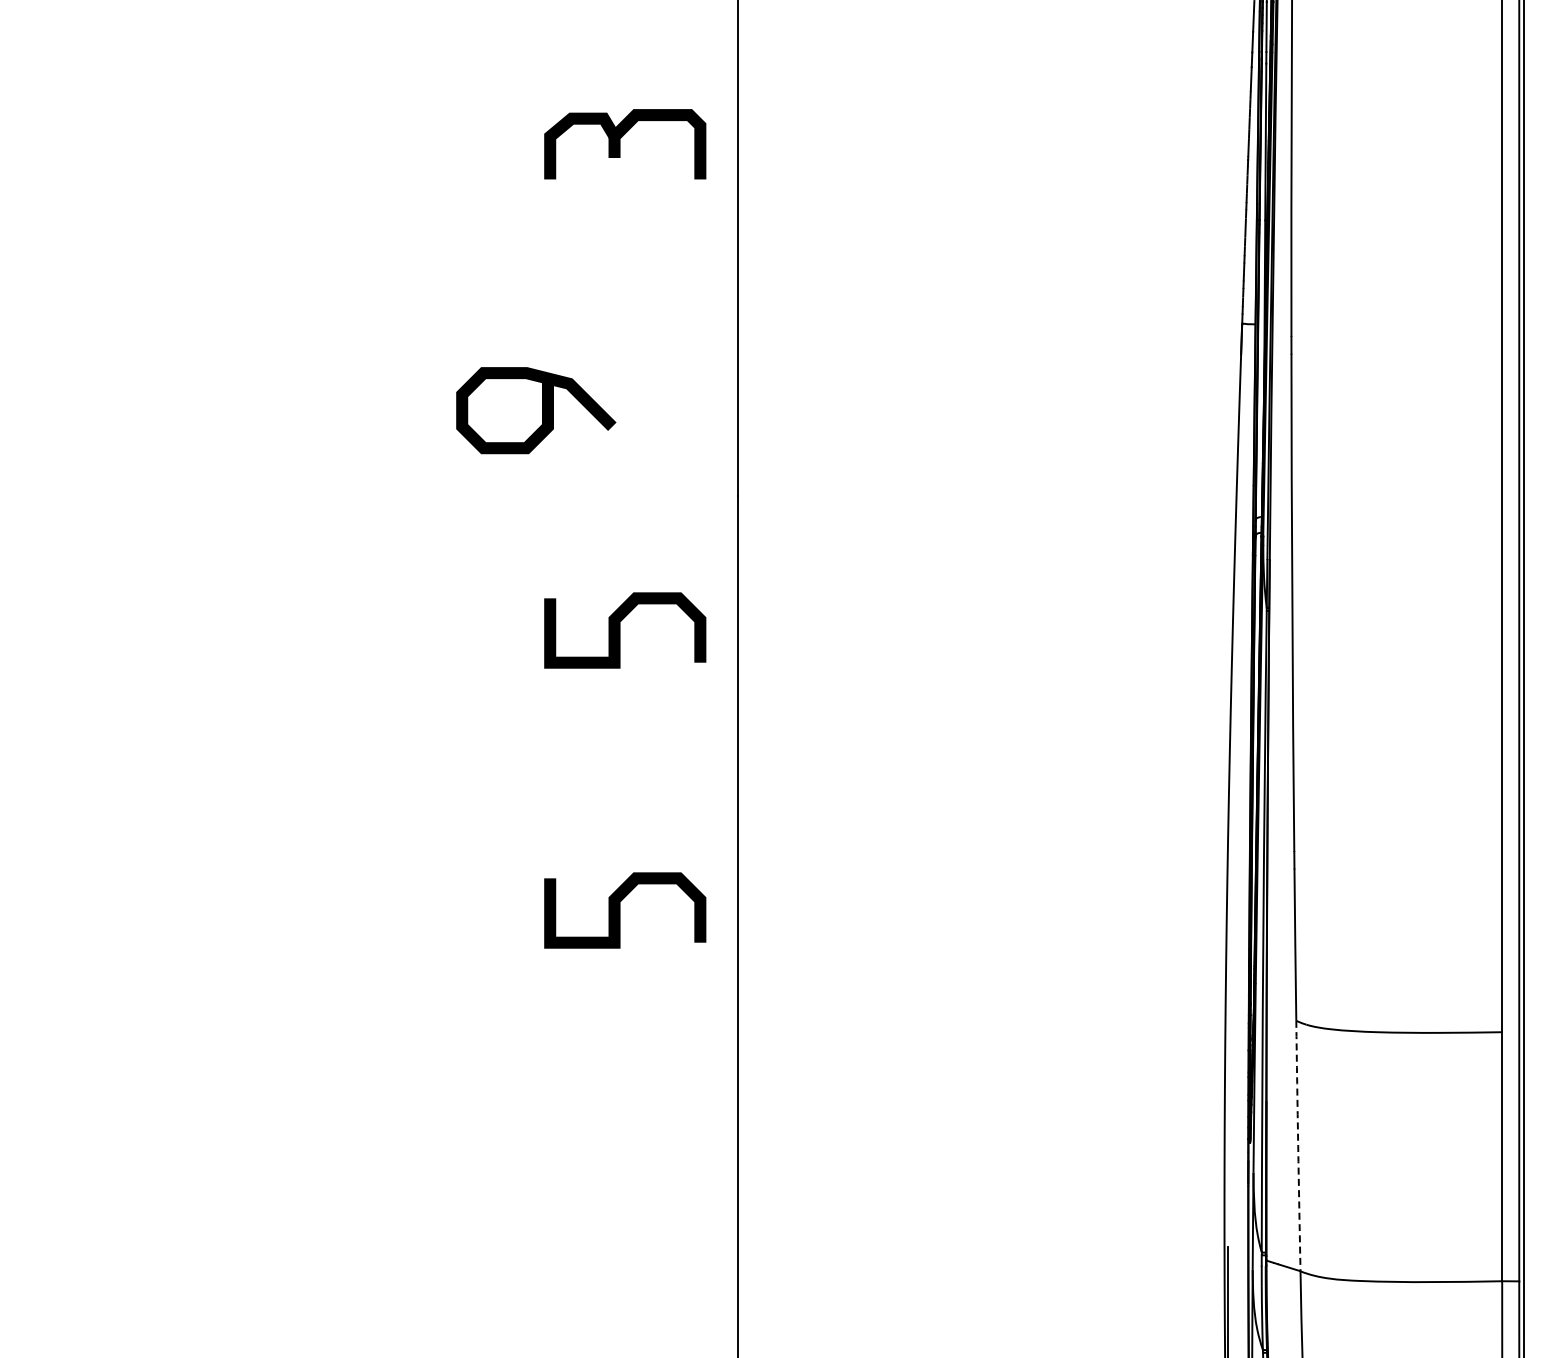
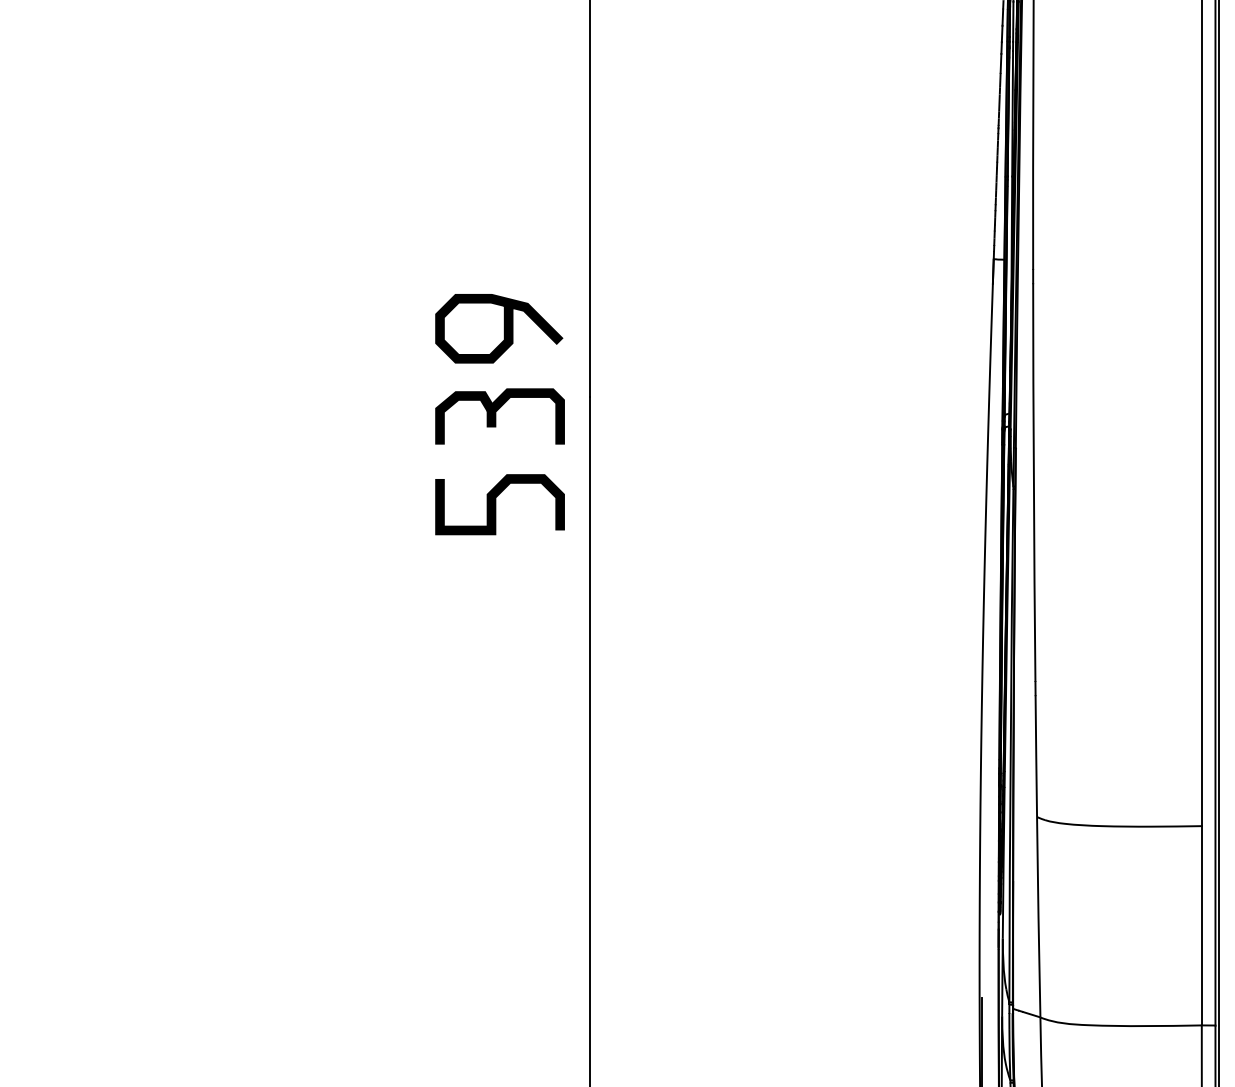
part: (625, 144) -> (500, 416), moved
curve: (542, 410) -> (504, 328), moved
curve: (620, 910) -> (496, 728), removed
arc: (1298, 1146) -> (1038, 917), dashed -> solid

